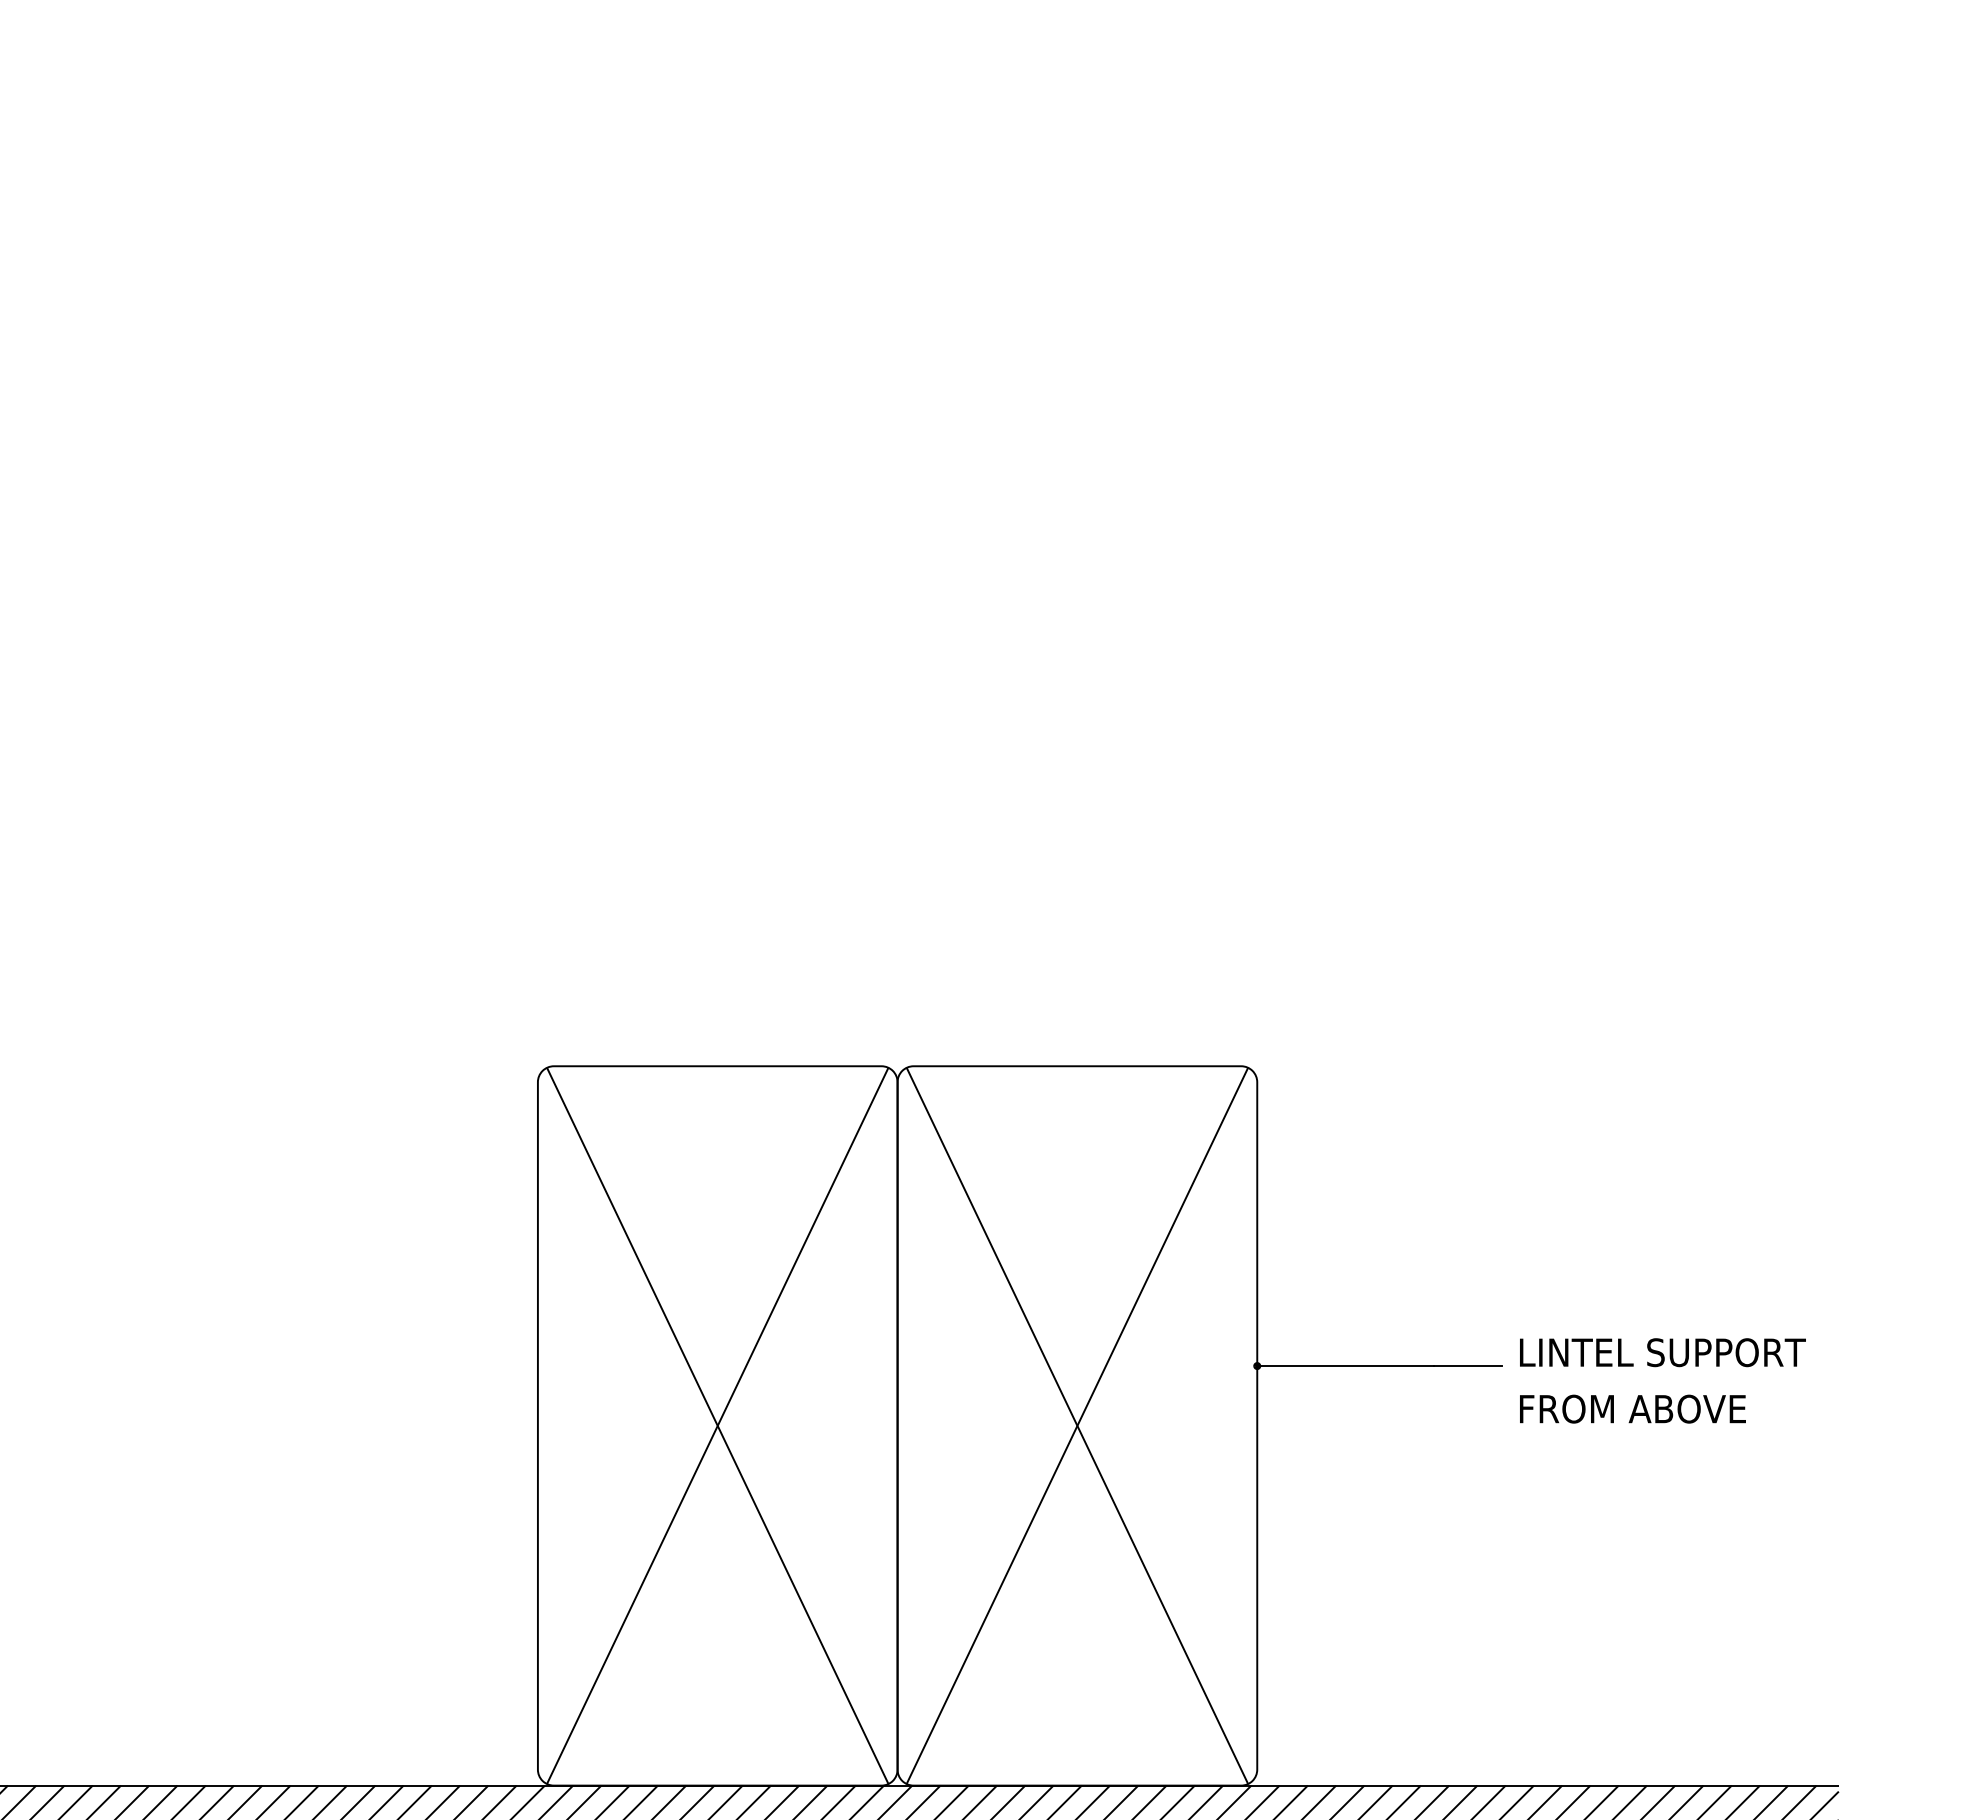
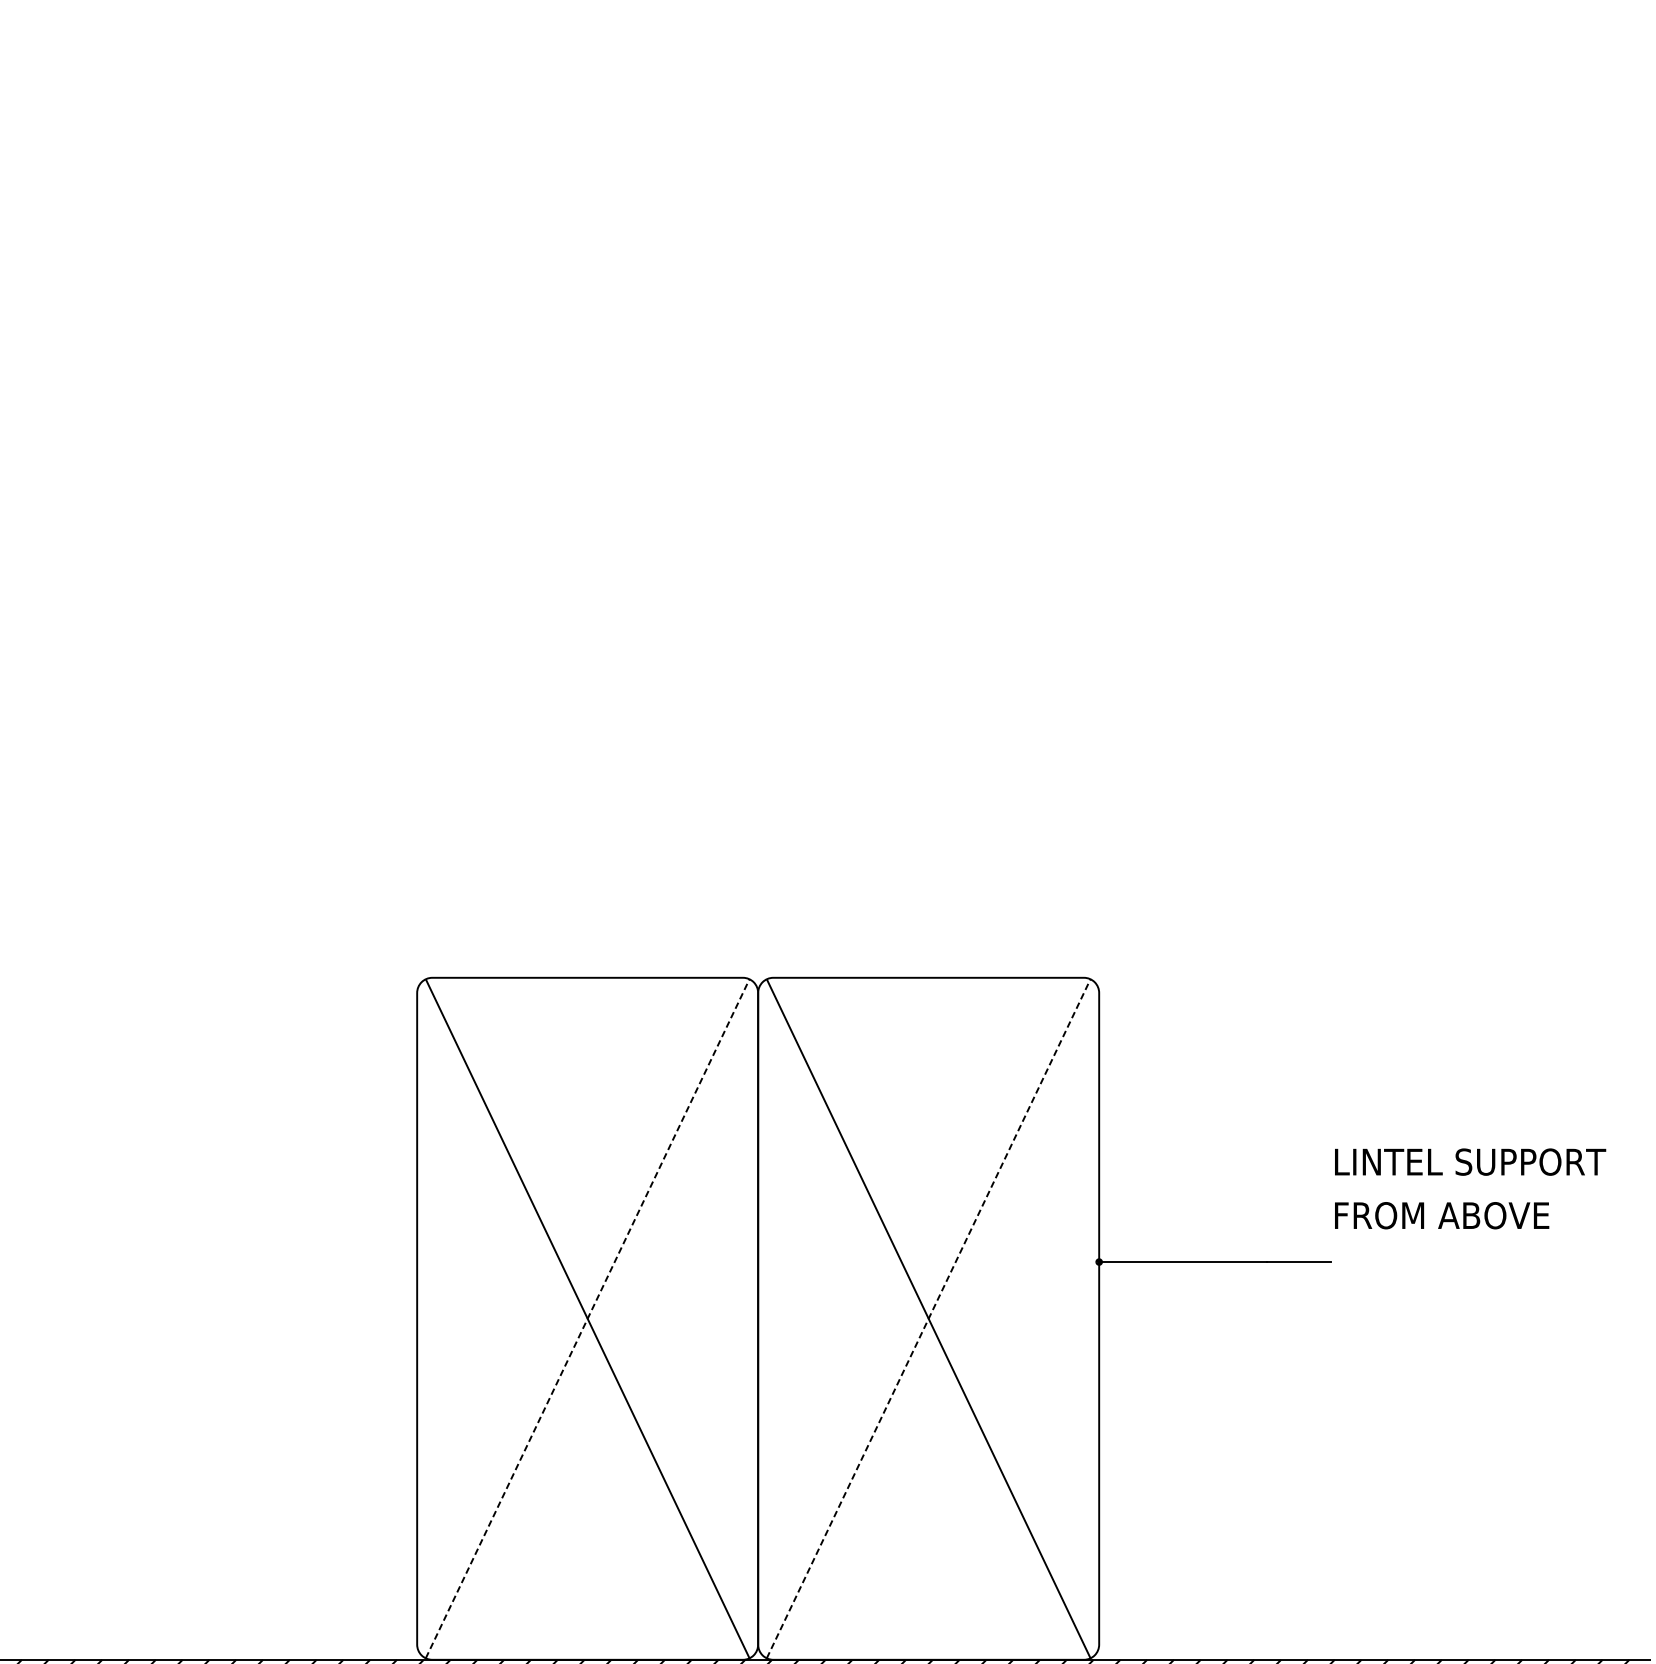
text: (1662, 1380) -> (1470, 1188), moved
line: (717, 1425) -> (587, 1318), solid -> dashed
line: (1077, 1425) -> (928, 1318), solid -> dashed

